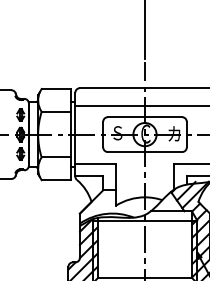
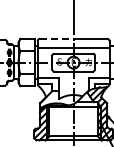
line: (111, 87) -> (56, 38), solid -> dashed

